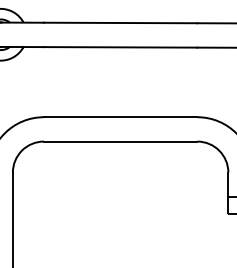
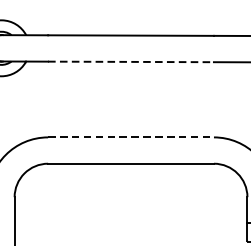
line: (120, 47) -> (130, 62), solid -> dashed
line: (120, 117) -> (130, 137), solid -> dashed

